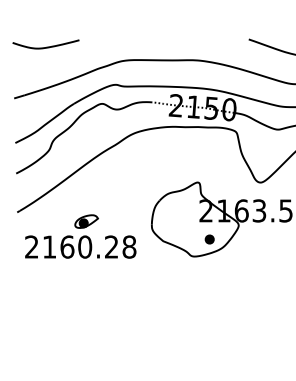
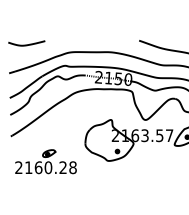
part: (79, 235) -> (45, 161), moved

